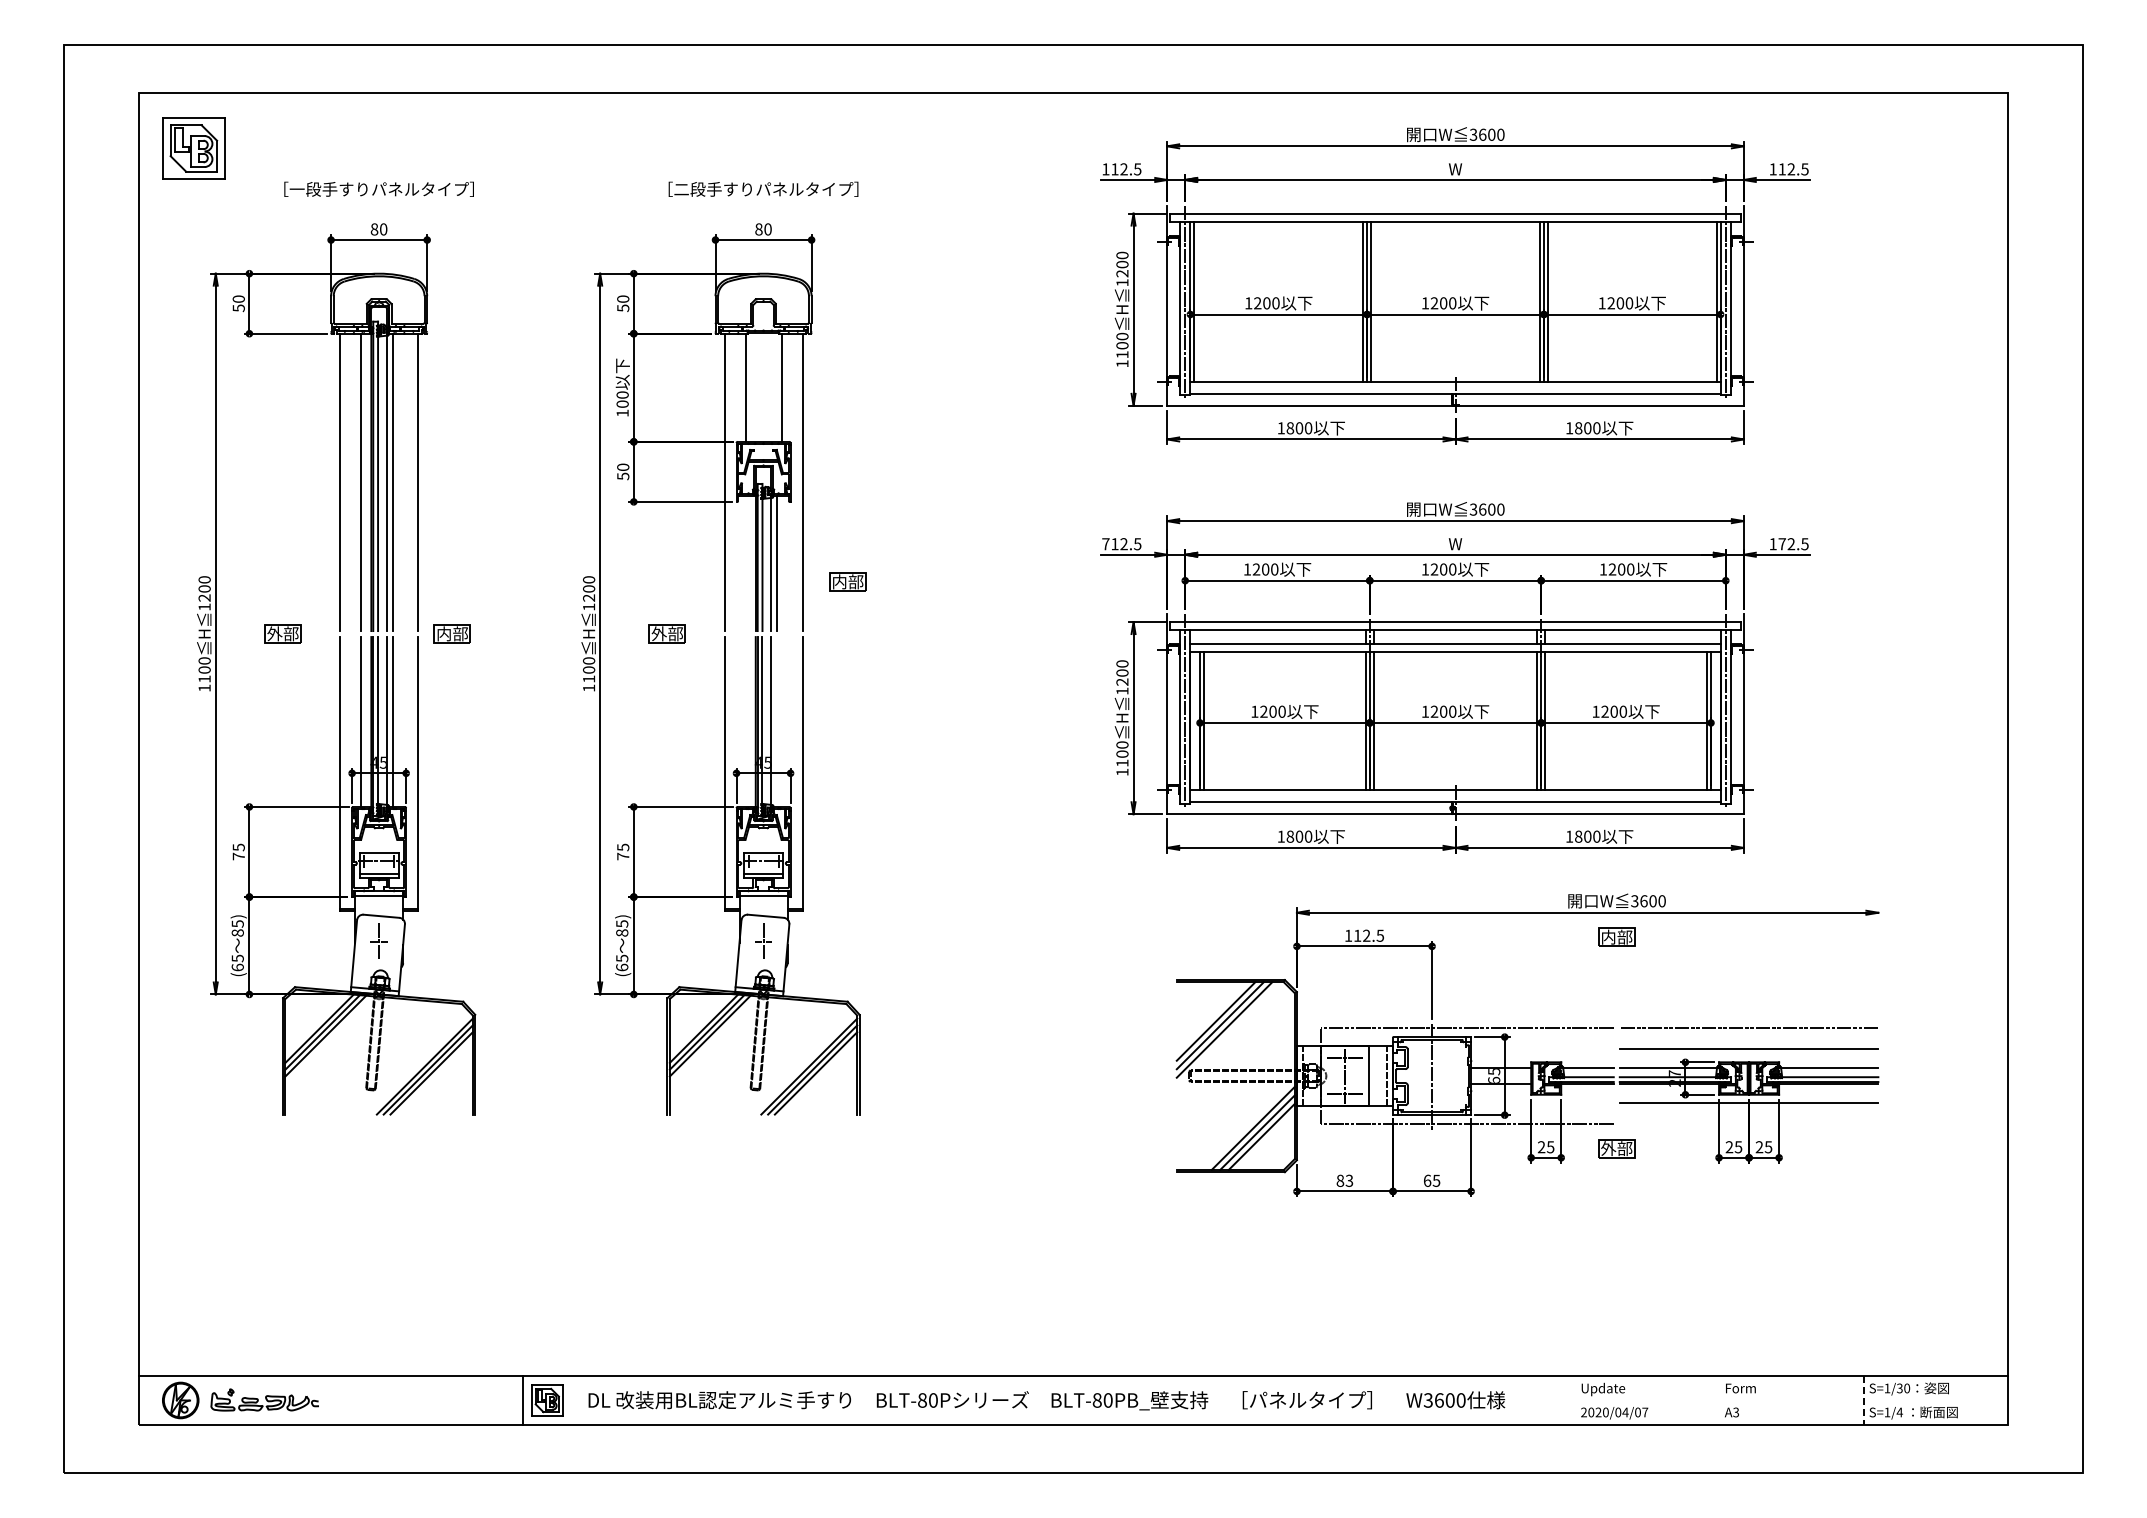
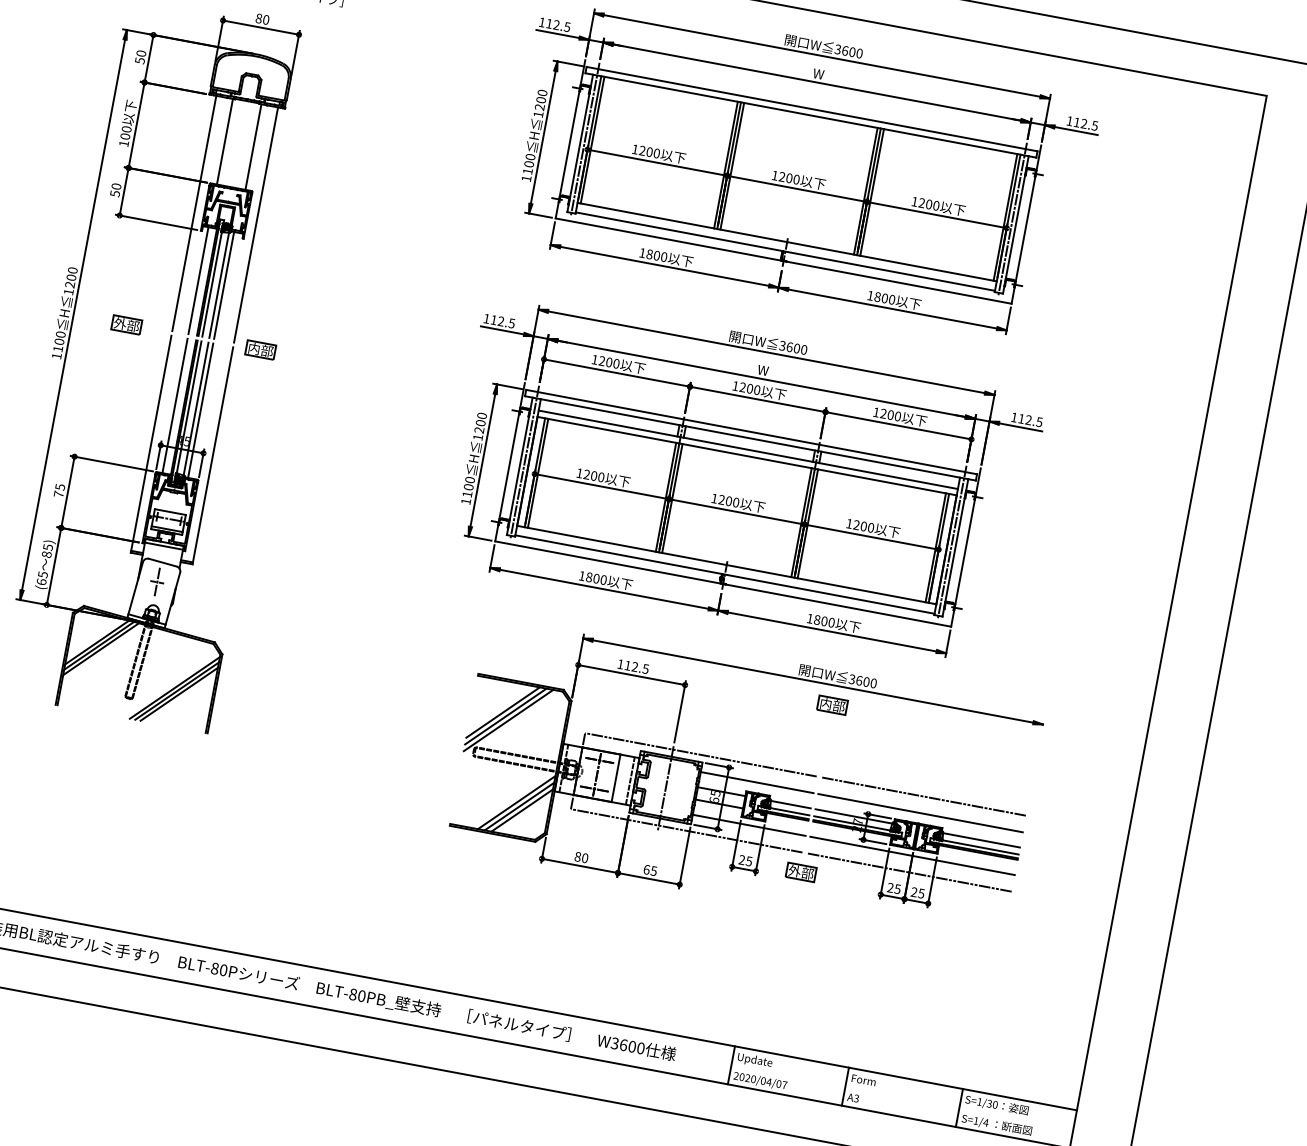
text: (1105, 544) -> (486, 318), 712.5 -> 112.5
text: (1781, 544) -> (1020, 419), 172.5 -> 112.5
line: (744, 563) -> (198, 280), added
part: (847, 581) -> (260, 349), moved
line: (744, 721) -> (174, 405), added
line: (777, 721) -> (200, 410), added
line: (1542, 1049) -> (757, 782), added
line: (1542, 1103) -> (749, 825), added
line: (1748, 1124) -> (908, 872), added
text: (1349, 1180) -> (585, 857), 83 -> 80
line: (1575, 1400) -> (731, 1065), added
line: (1719, 1400) -> (845, 1086), added
line: (1863, 1400) -> (959, 1107), dashed -> solid

